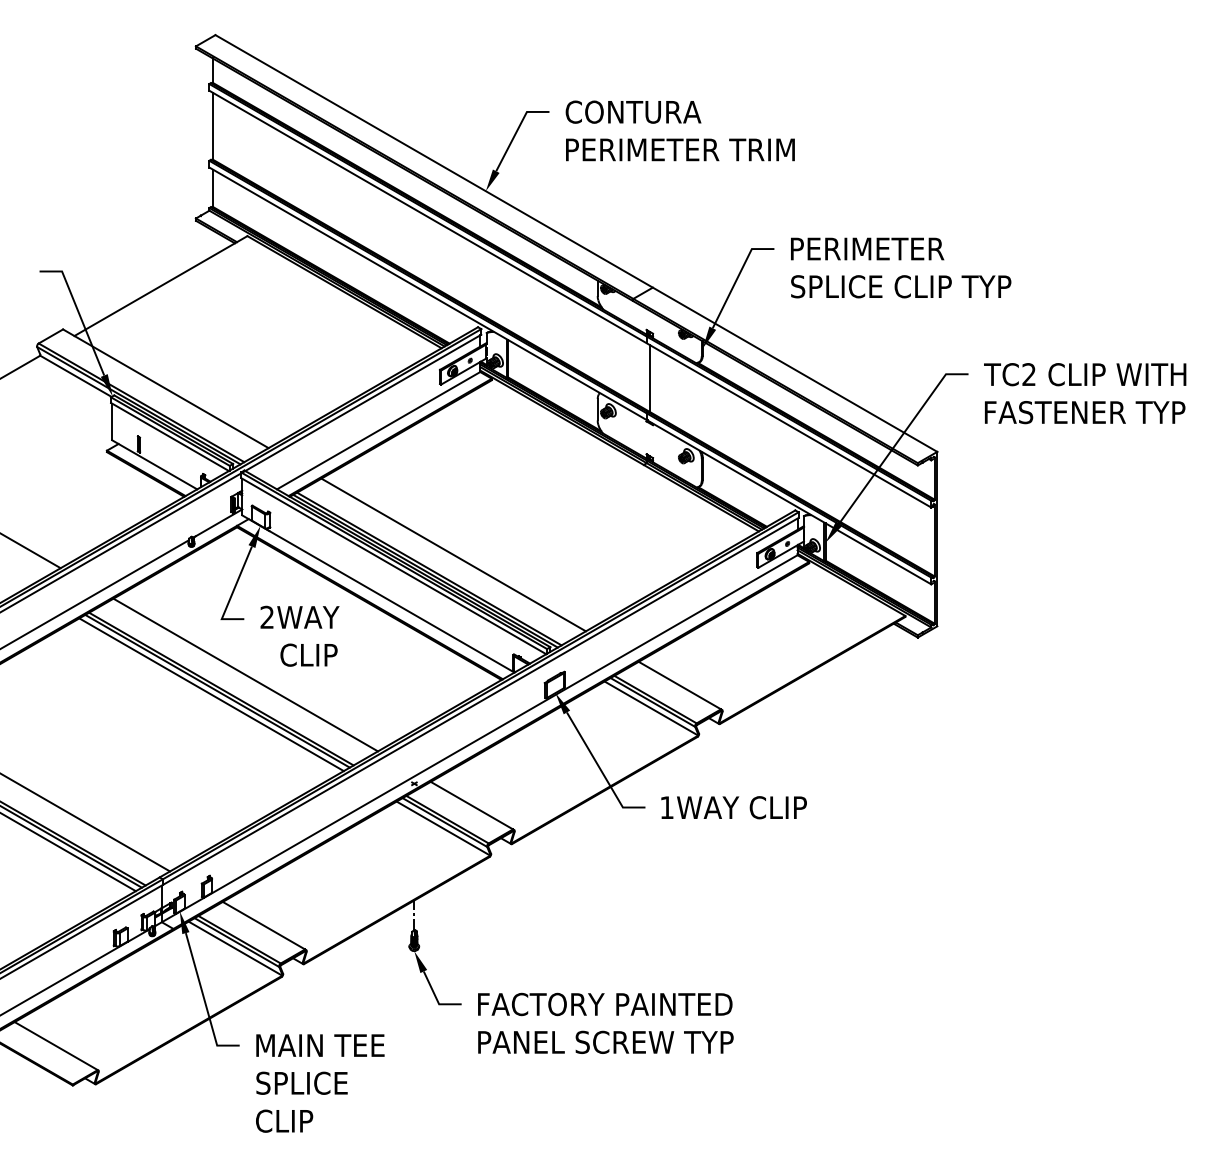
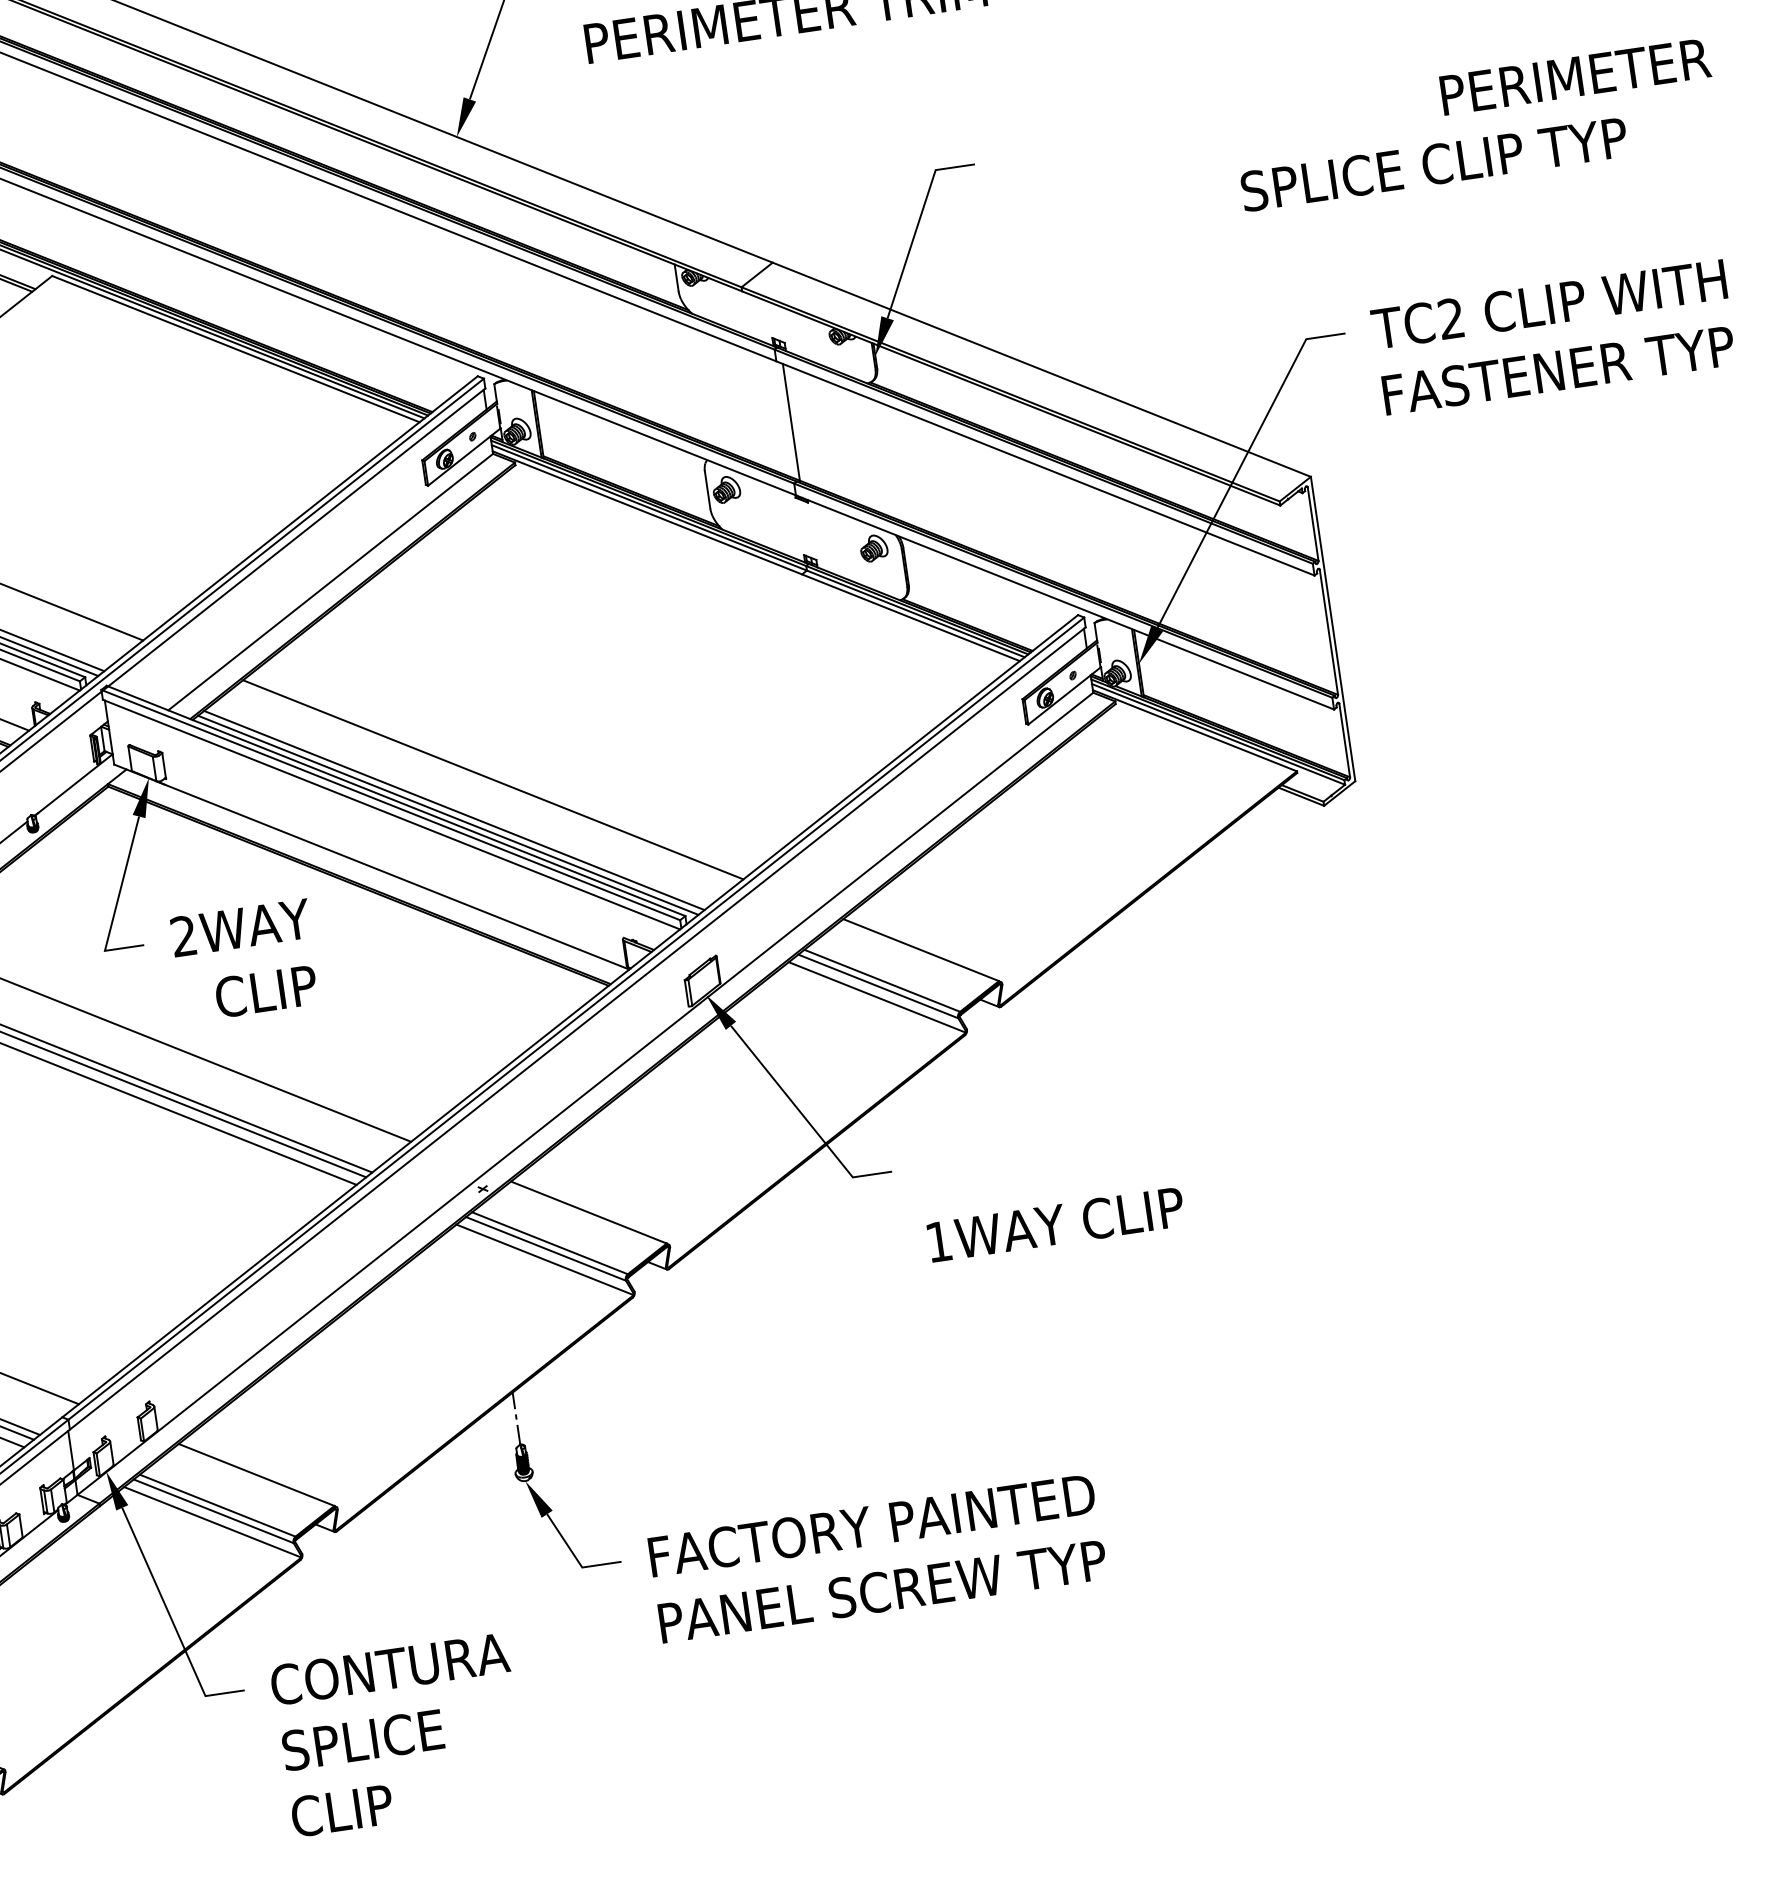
text: (867, 248) -> (1575, 75), moved
text: (901, 286) -> (1434, 164), moved
text: (733, 807) -> (1054, 1224), moved
text: (322, 1045) -> (389, 1669), MAIN TEE -> CONTURA

